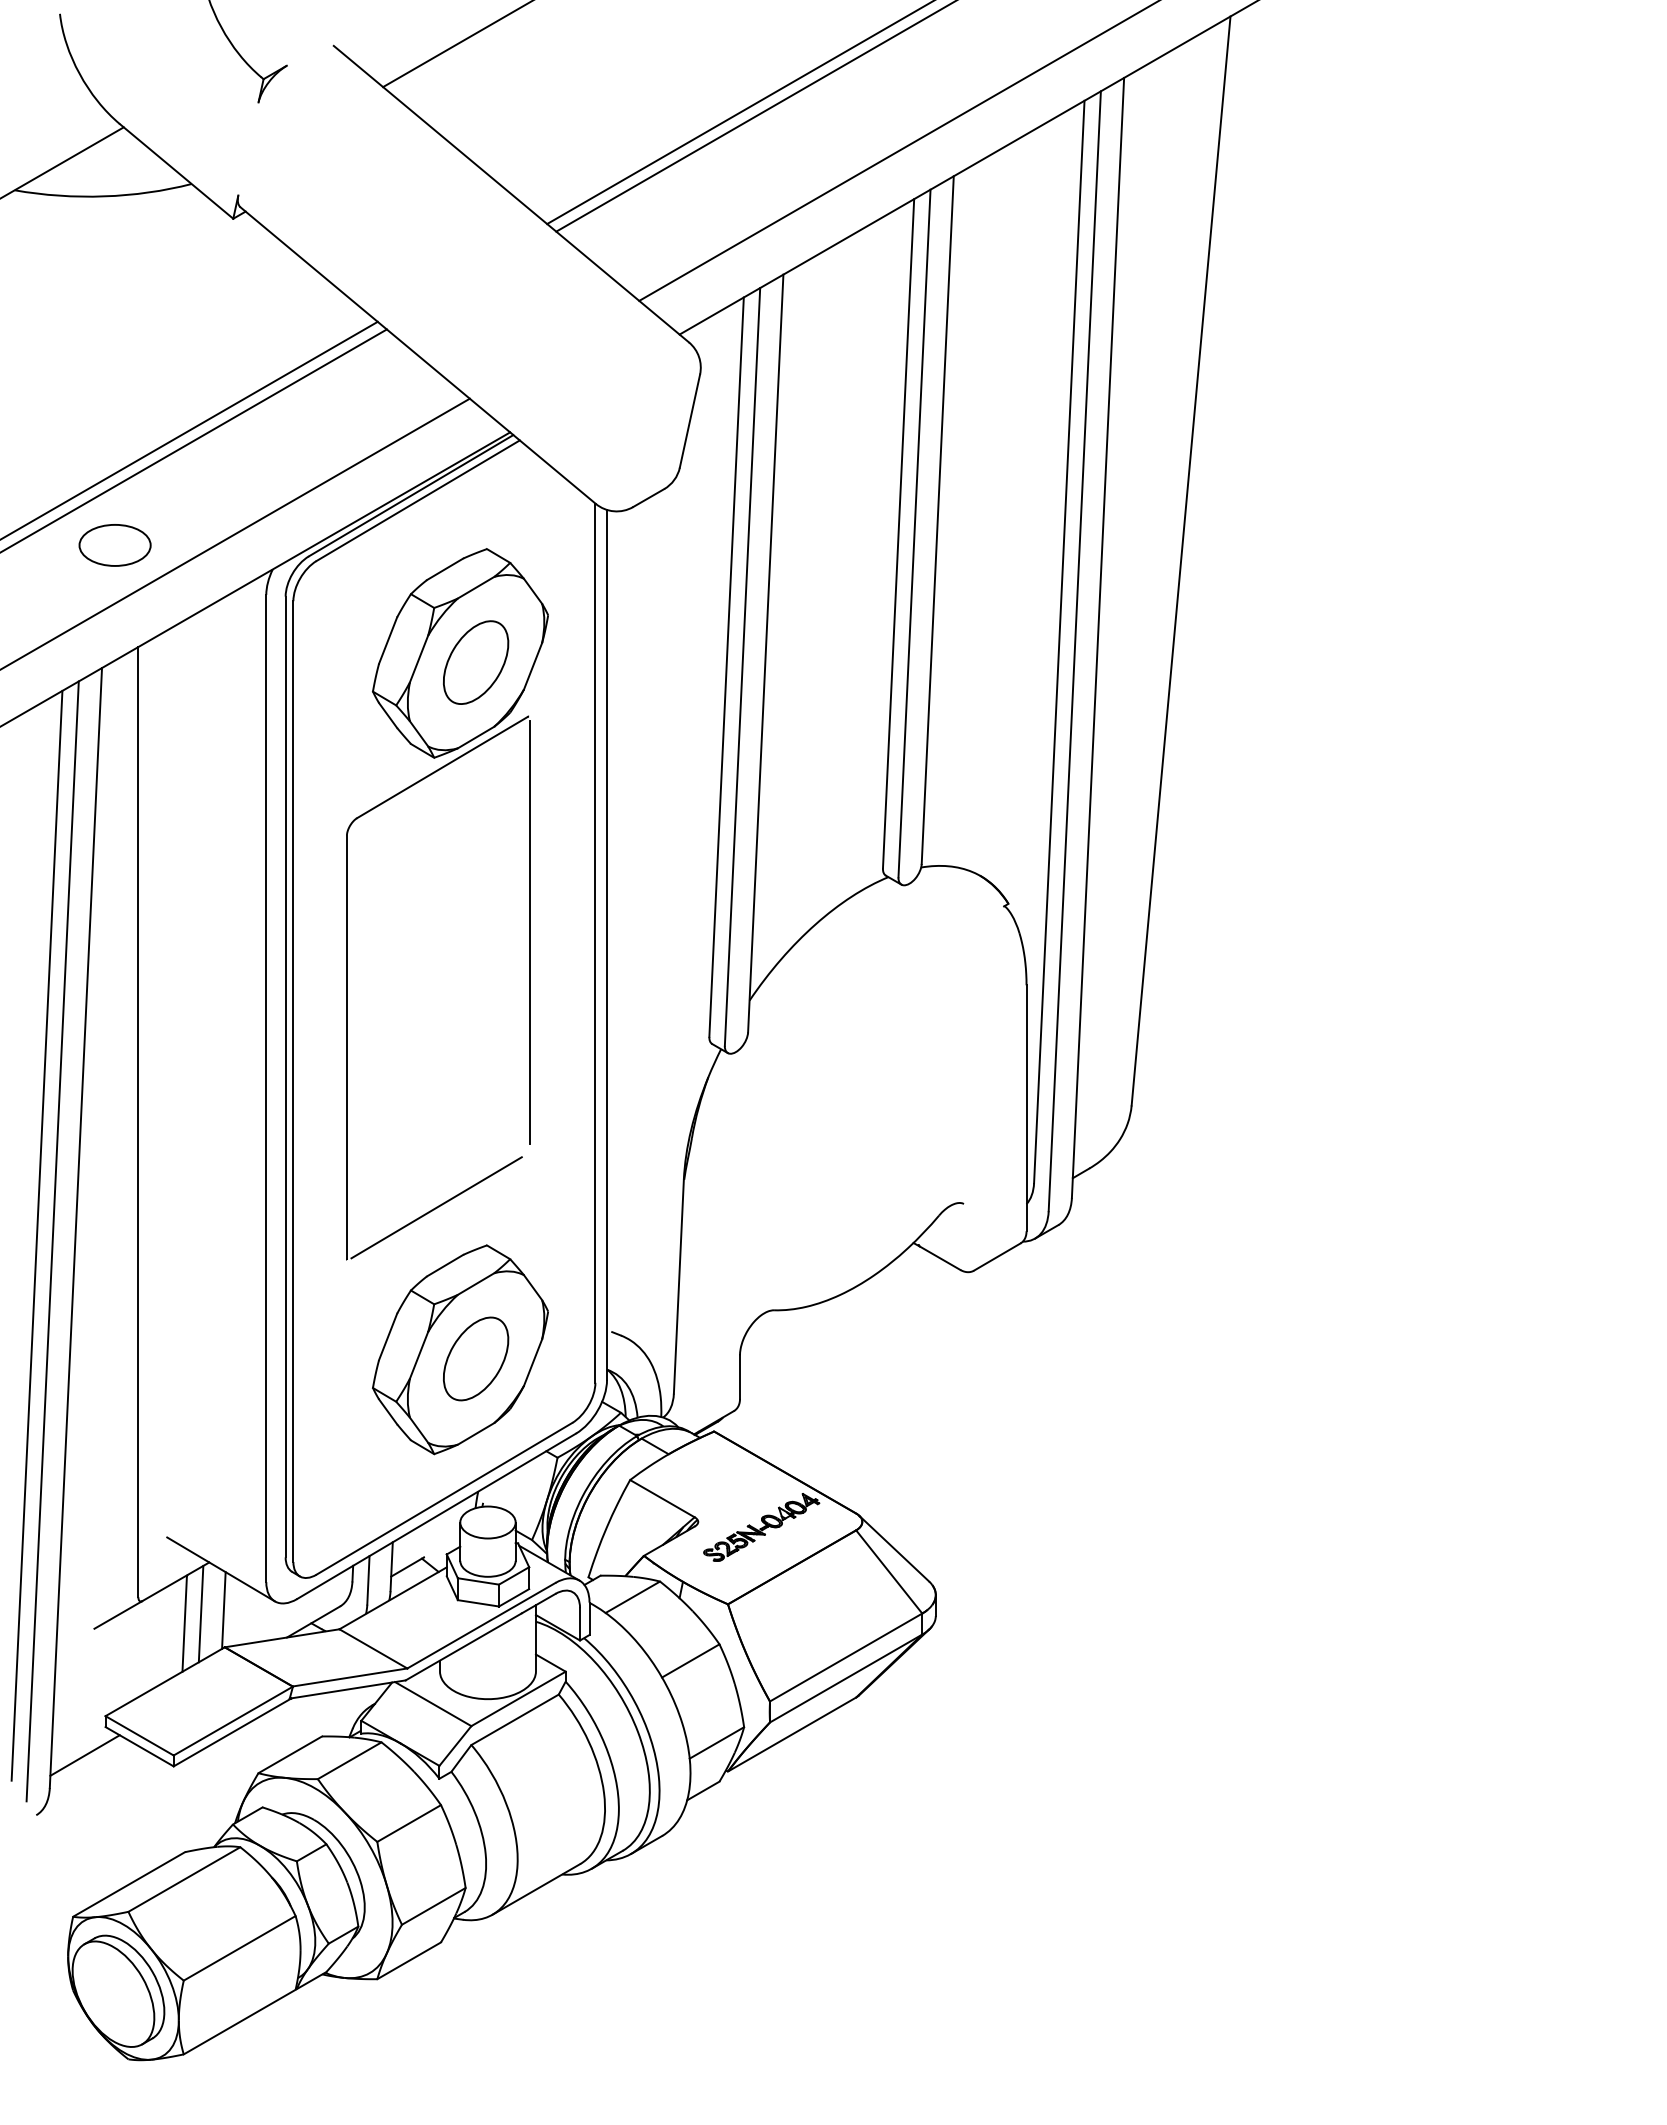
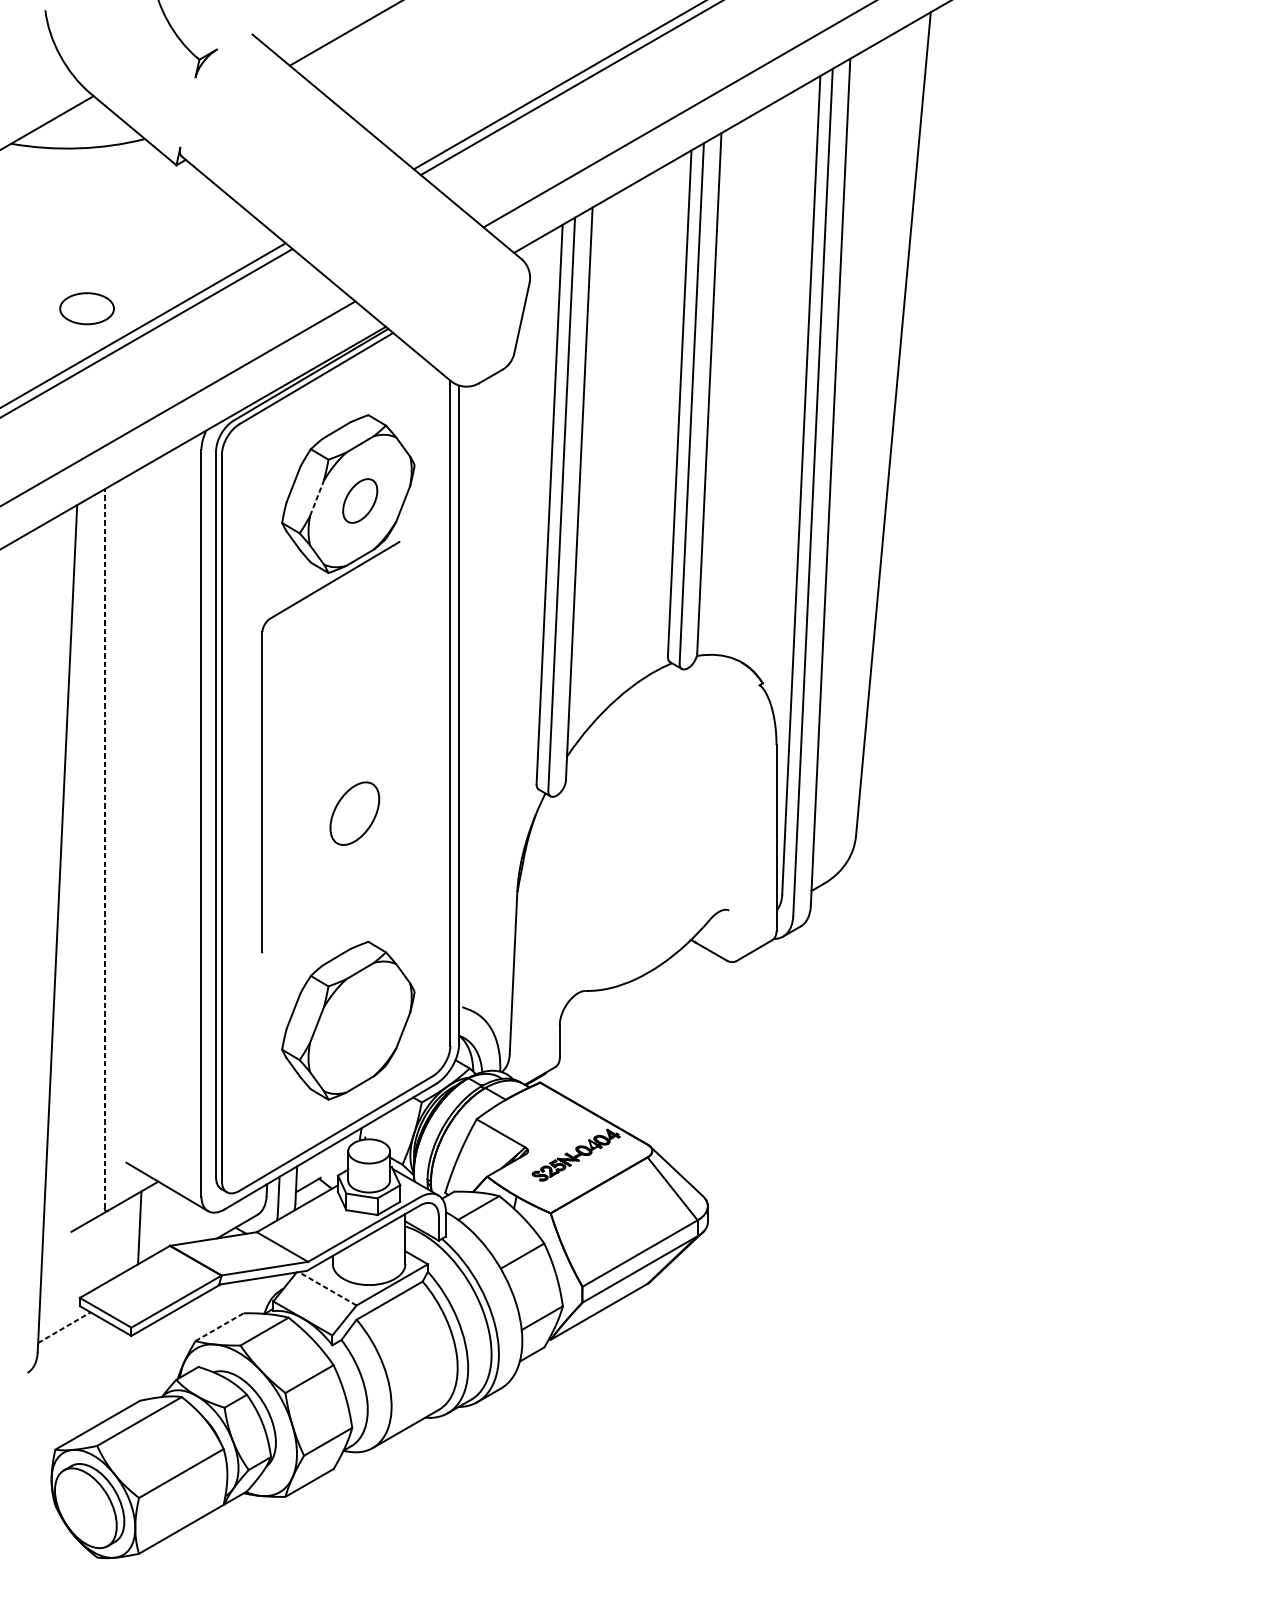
part: (114, 545) -> (86, 308), moved
line: (419, 658) -> (317, 497), solid -> dashed
part: (476, 662) -> (360, 500), size x0.7
line: (529, 931) -> (400, 704), removed
line: (138, 1121) -> (104, 848), solid -> dashed
line: (436, 1207) -> (330, 913), removed
line: (36, 1235) -> (27, 934), removed
line: (52, 1241) -> (39, 938), removed
part: (476, 1358) -> (355, 813), moved
line: (223, 1610) -> (169, 1218), removed
line: (200, 1613) -> (151, 1220), removed
line: (432, 1703) -> (327, 1288), solid -> dashed
line: (290, 1754) -> (219, 1326), solid -> dashed
line: (85, 1755) -> (64, 1327), solid -> dashed

